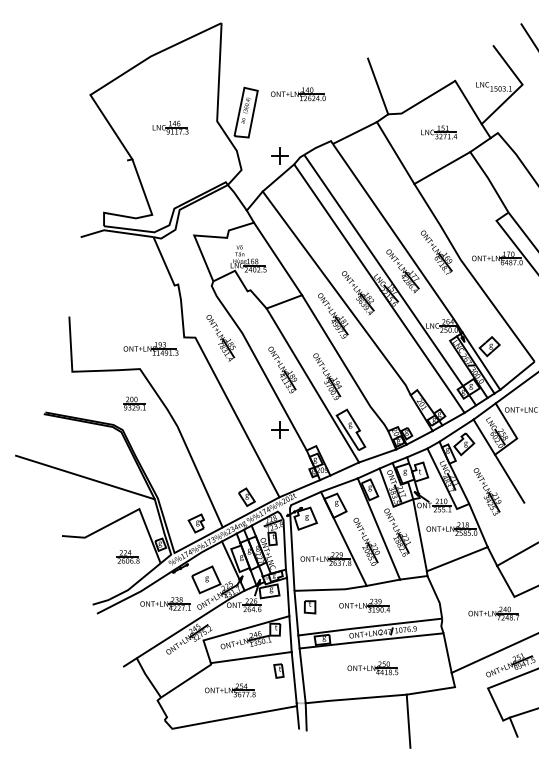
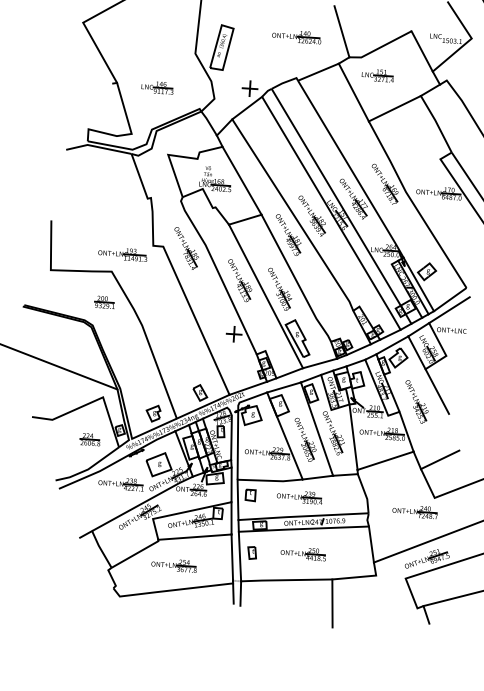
part: (298, 94) -> (296, 36), moved
part: (170, 127) -> (157, 87), moved
part: (439, 132) -> (378, 75), moved
part: (278, 670) -> (251, 552), moved

